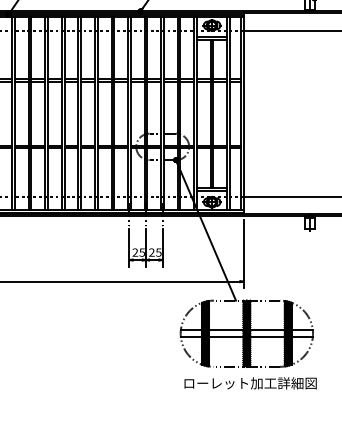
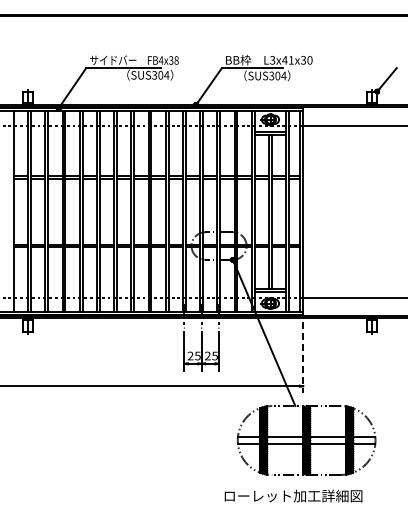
line: (243, 254) -> (303, 357), solid -> dashed
text: (250, 382) -> (293, 495), moved

